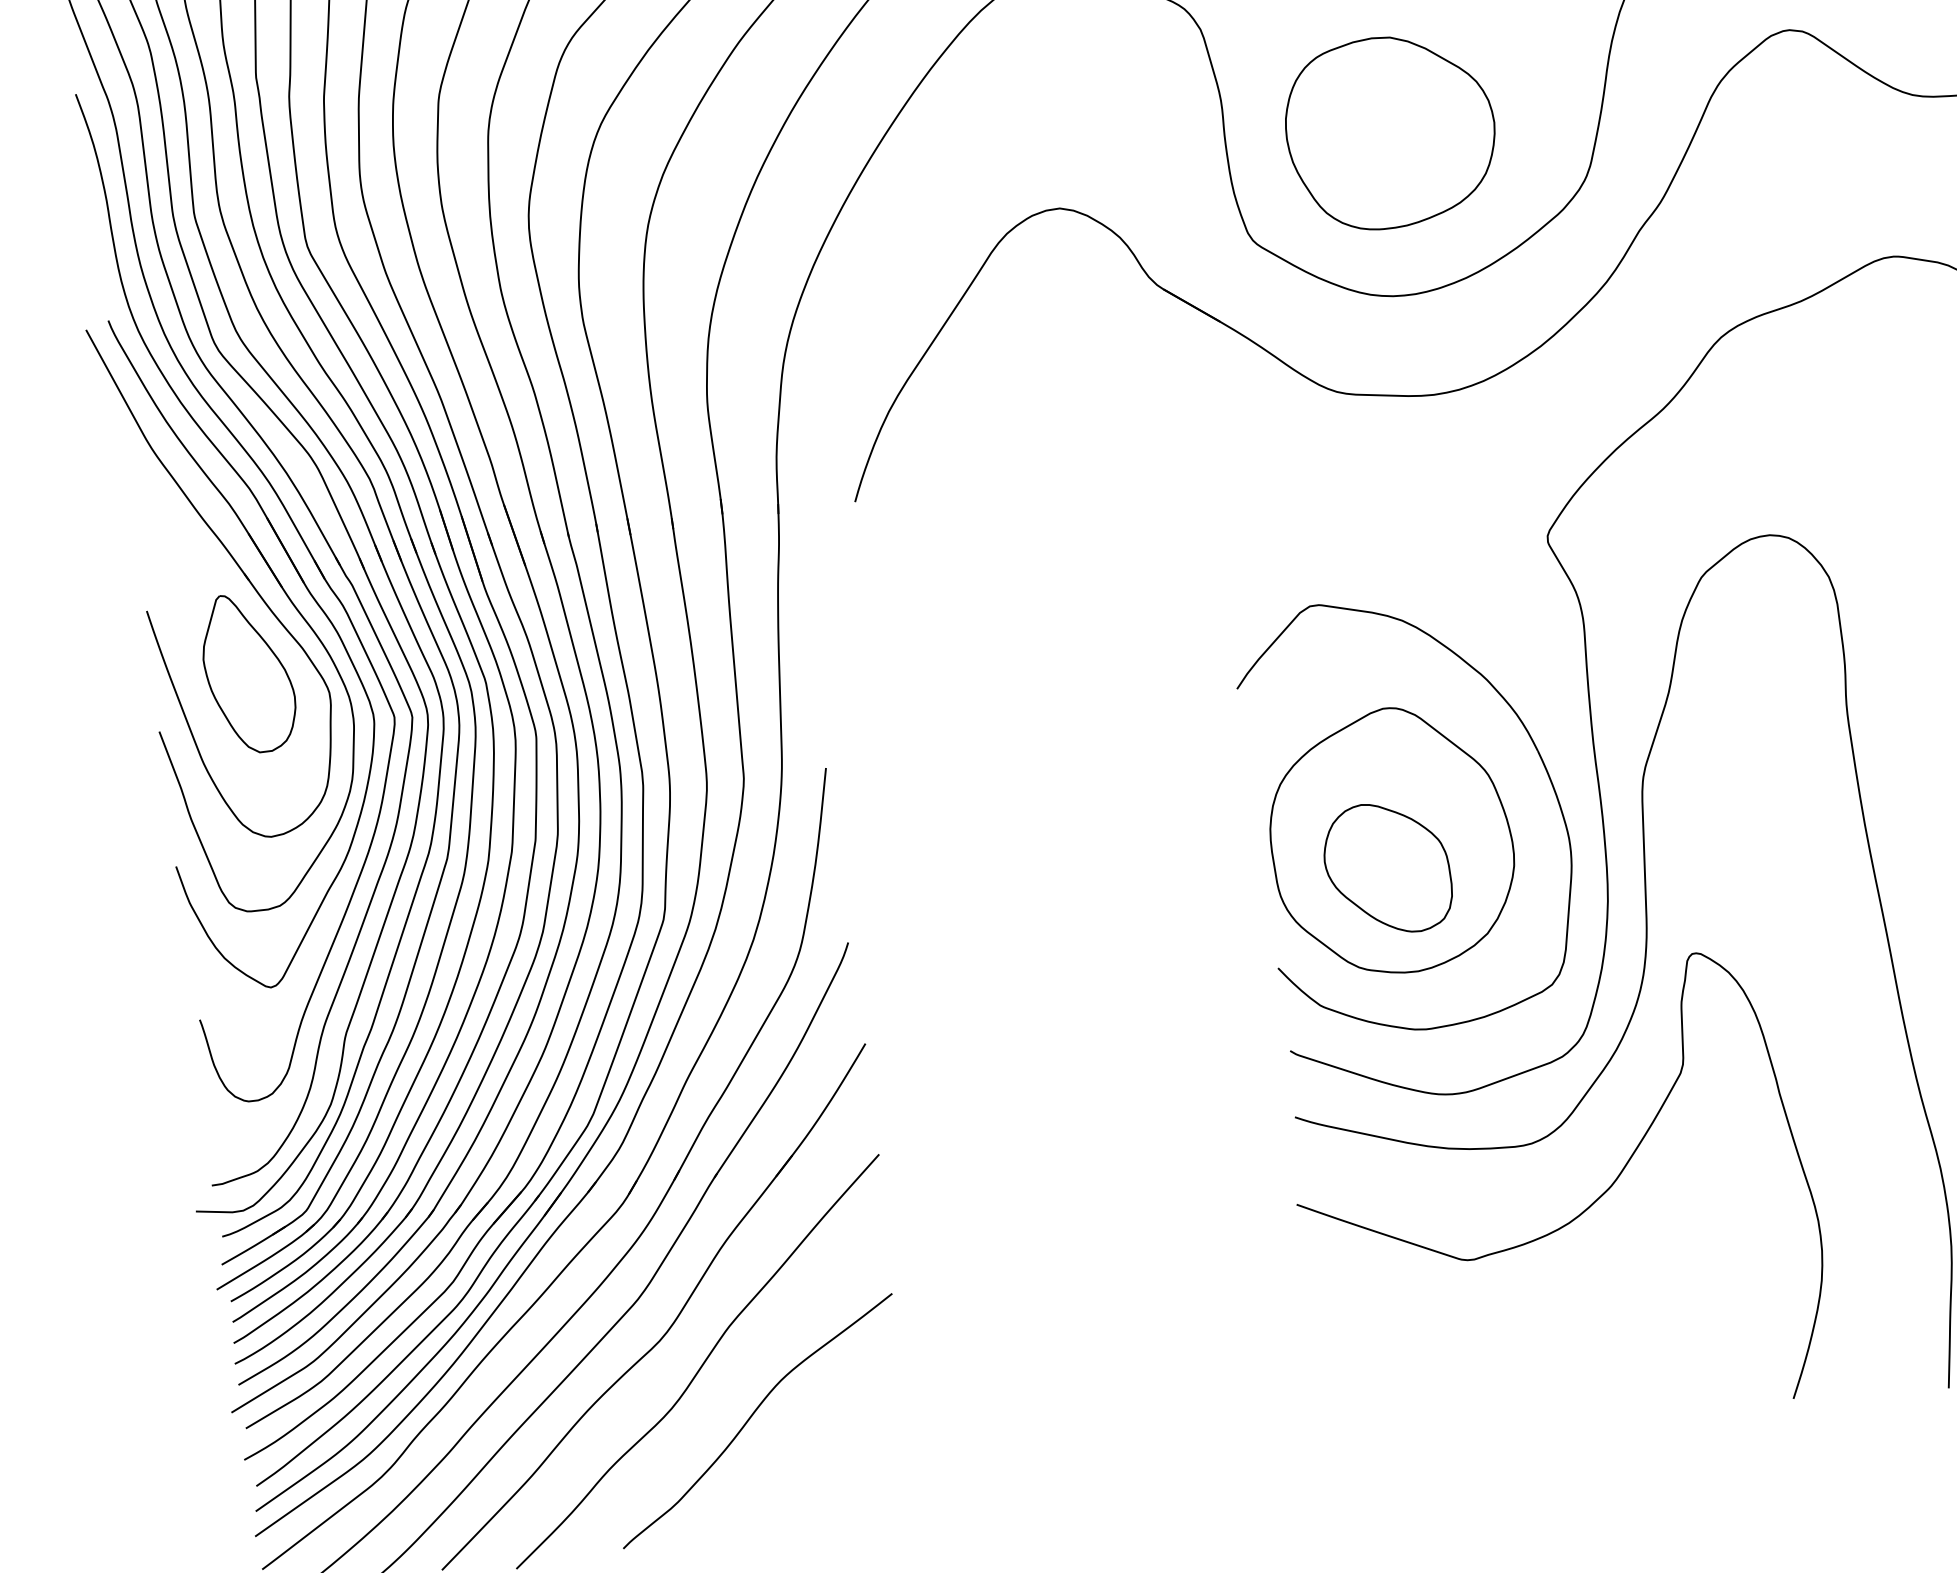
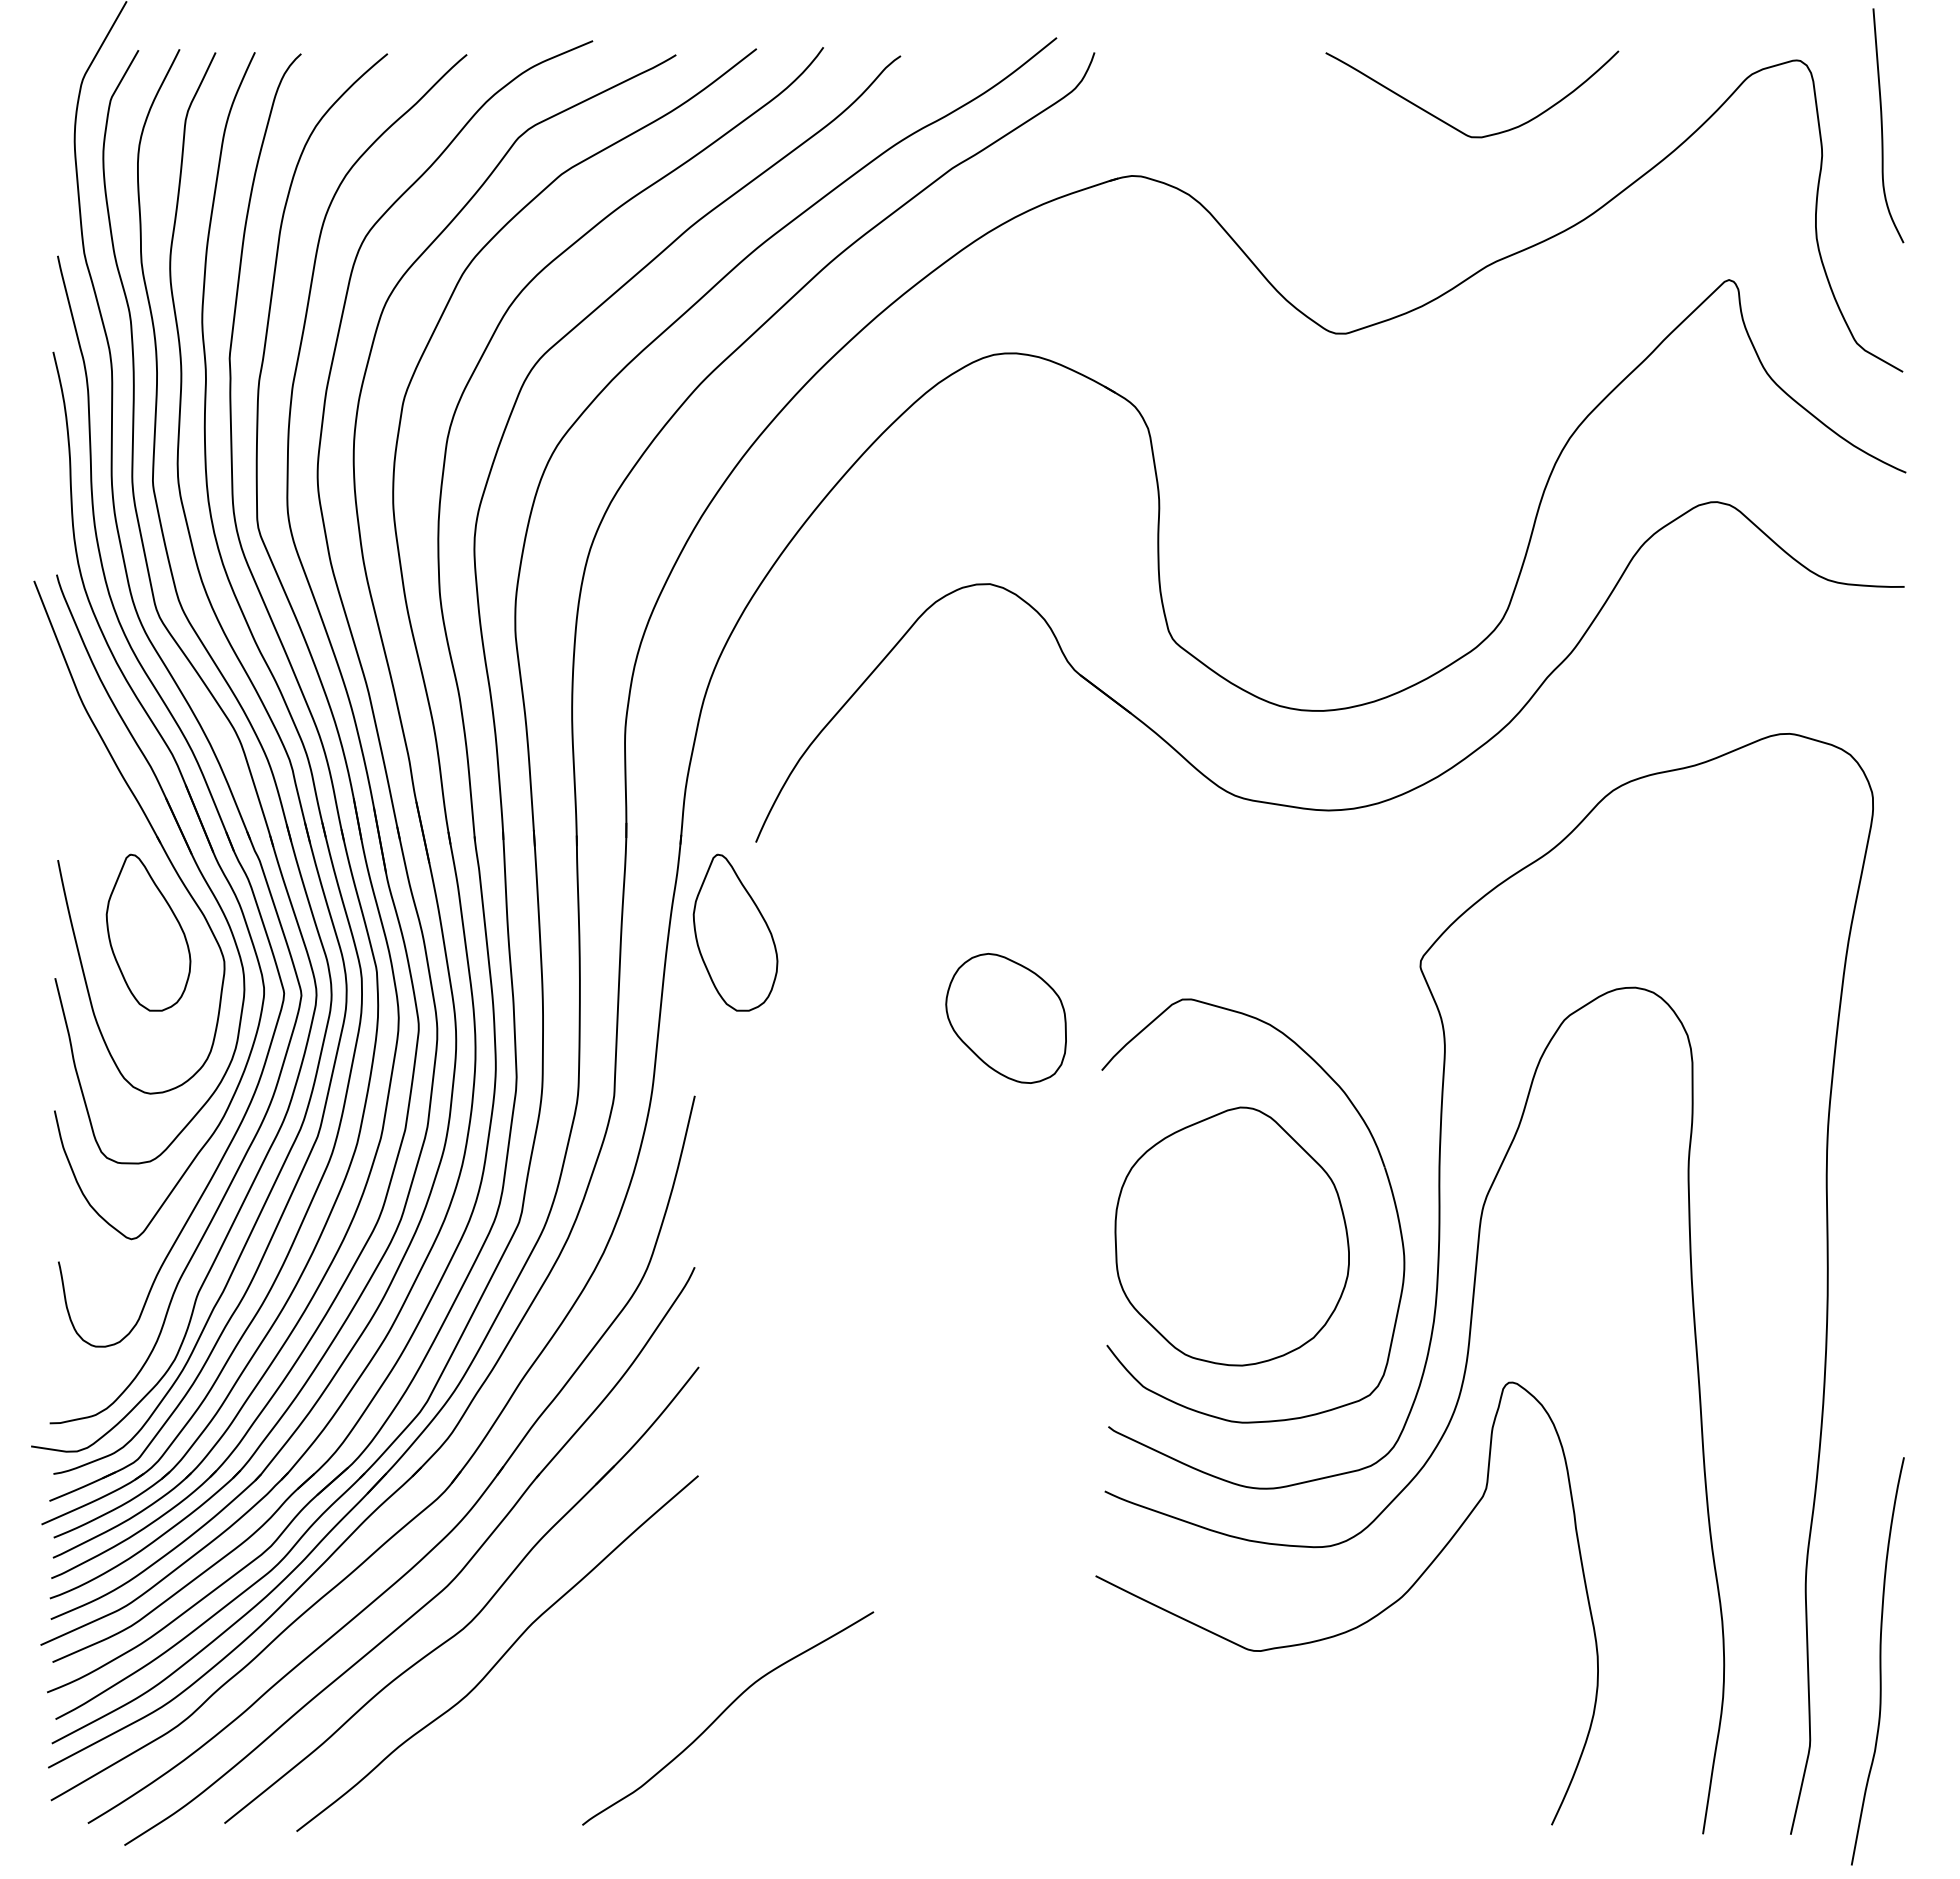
part: (1390, 132) -> (1319, 551), removed
part: (846, 596) -> (735, 932), added
part: (1386, 868) -> (1005, 1018), moved
curve: (752, 1416) -> (723, 1713), moved

